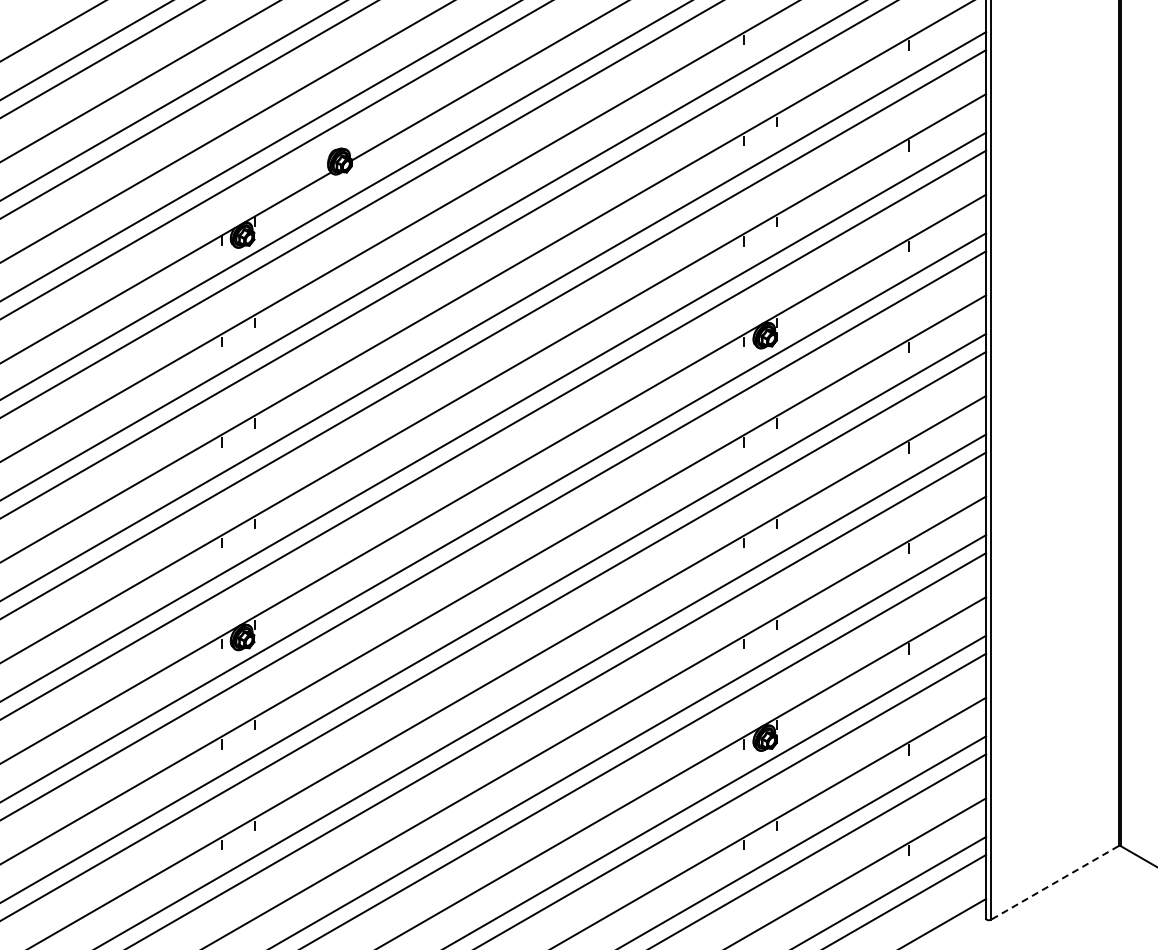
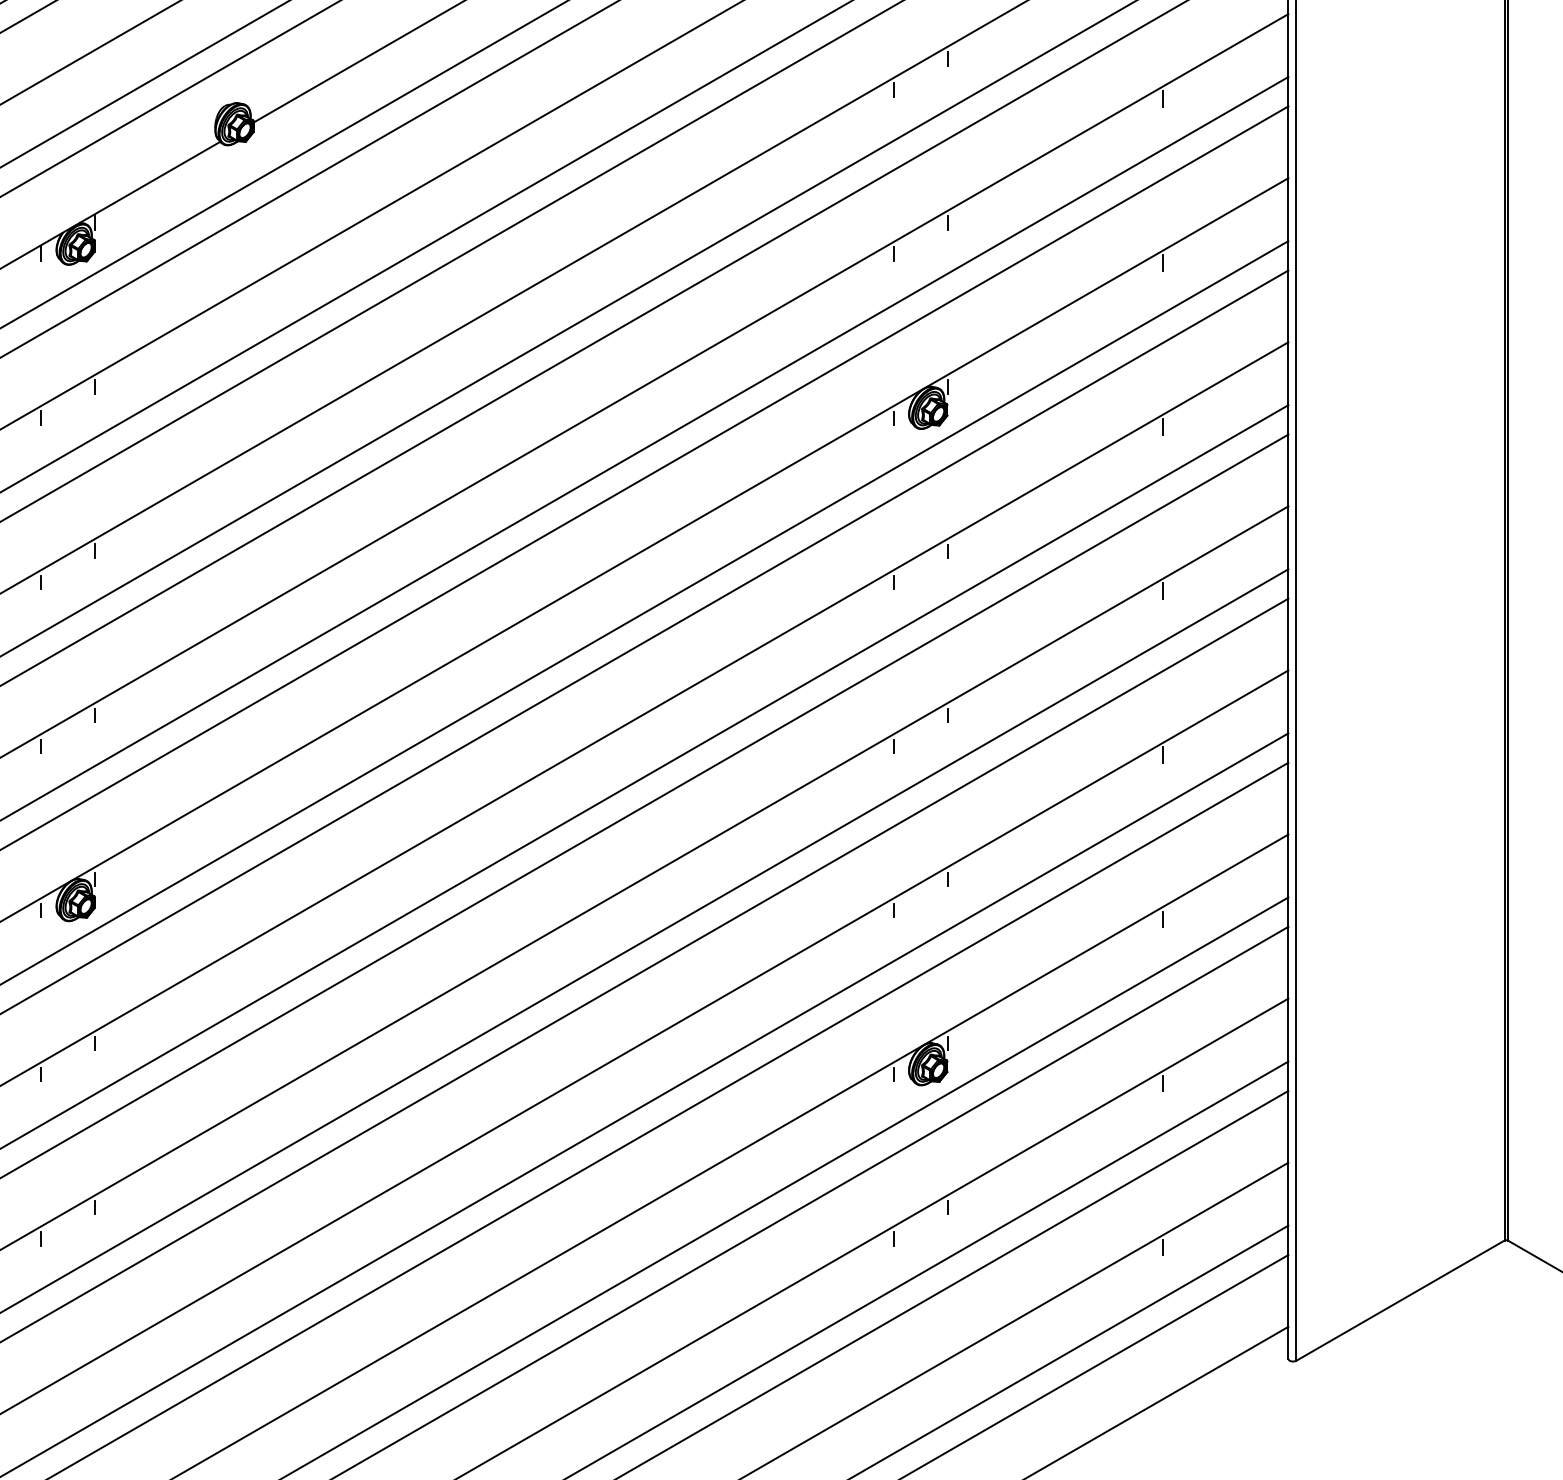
line: (1054, 882) -> (1399, 1299), dashed -> solid

